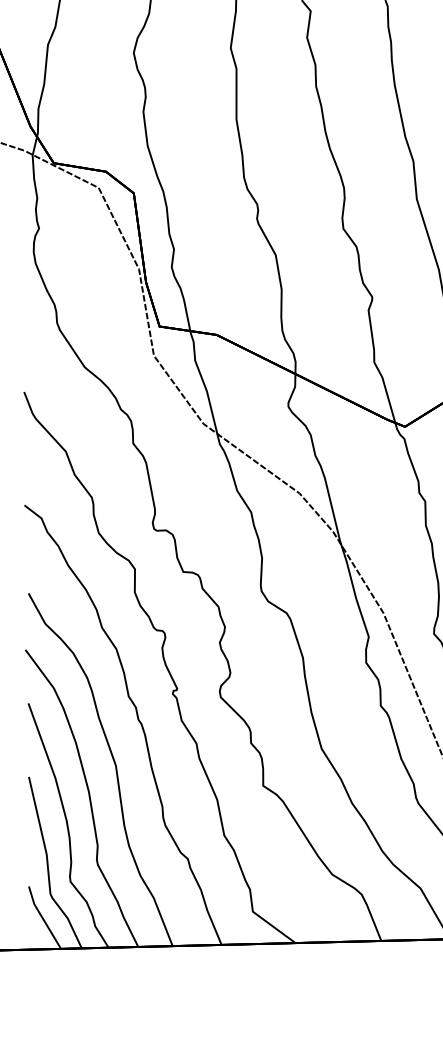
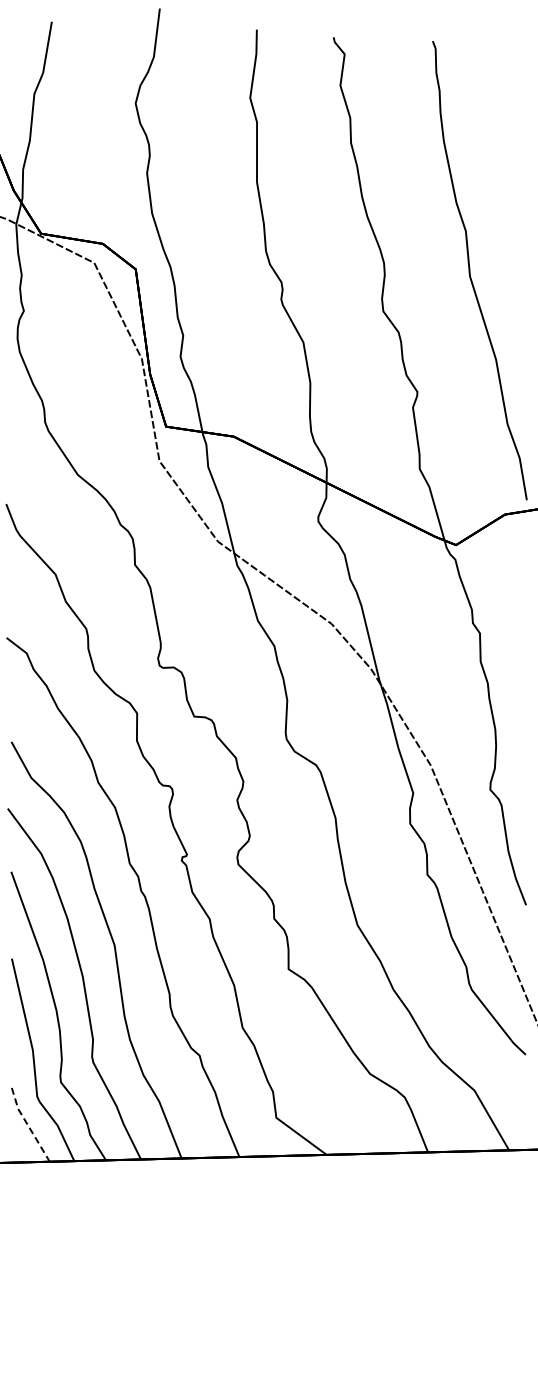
line: (42, 918) -> (27, 1125), solid -> dashed

